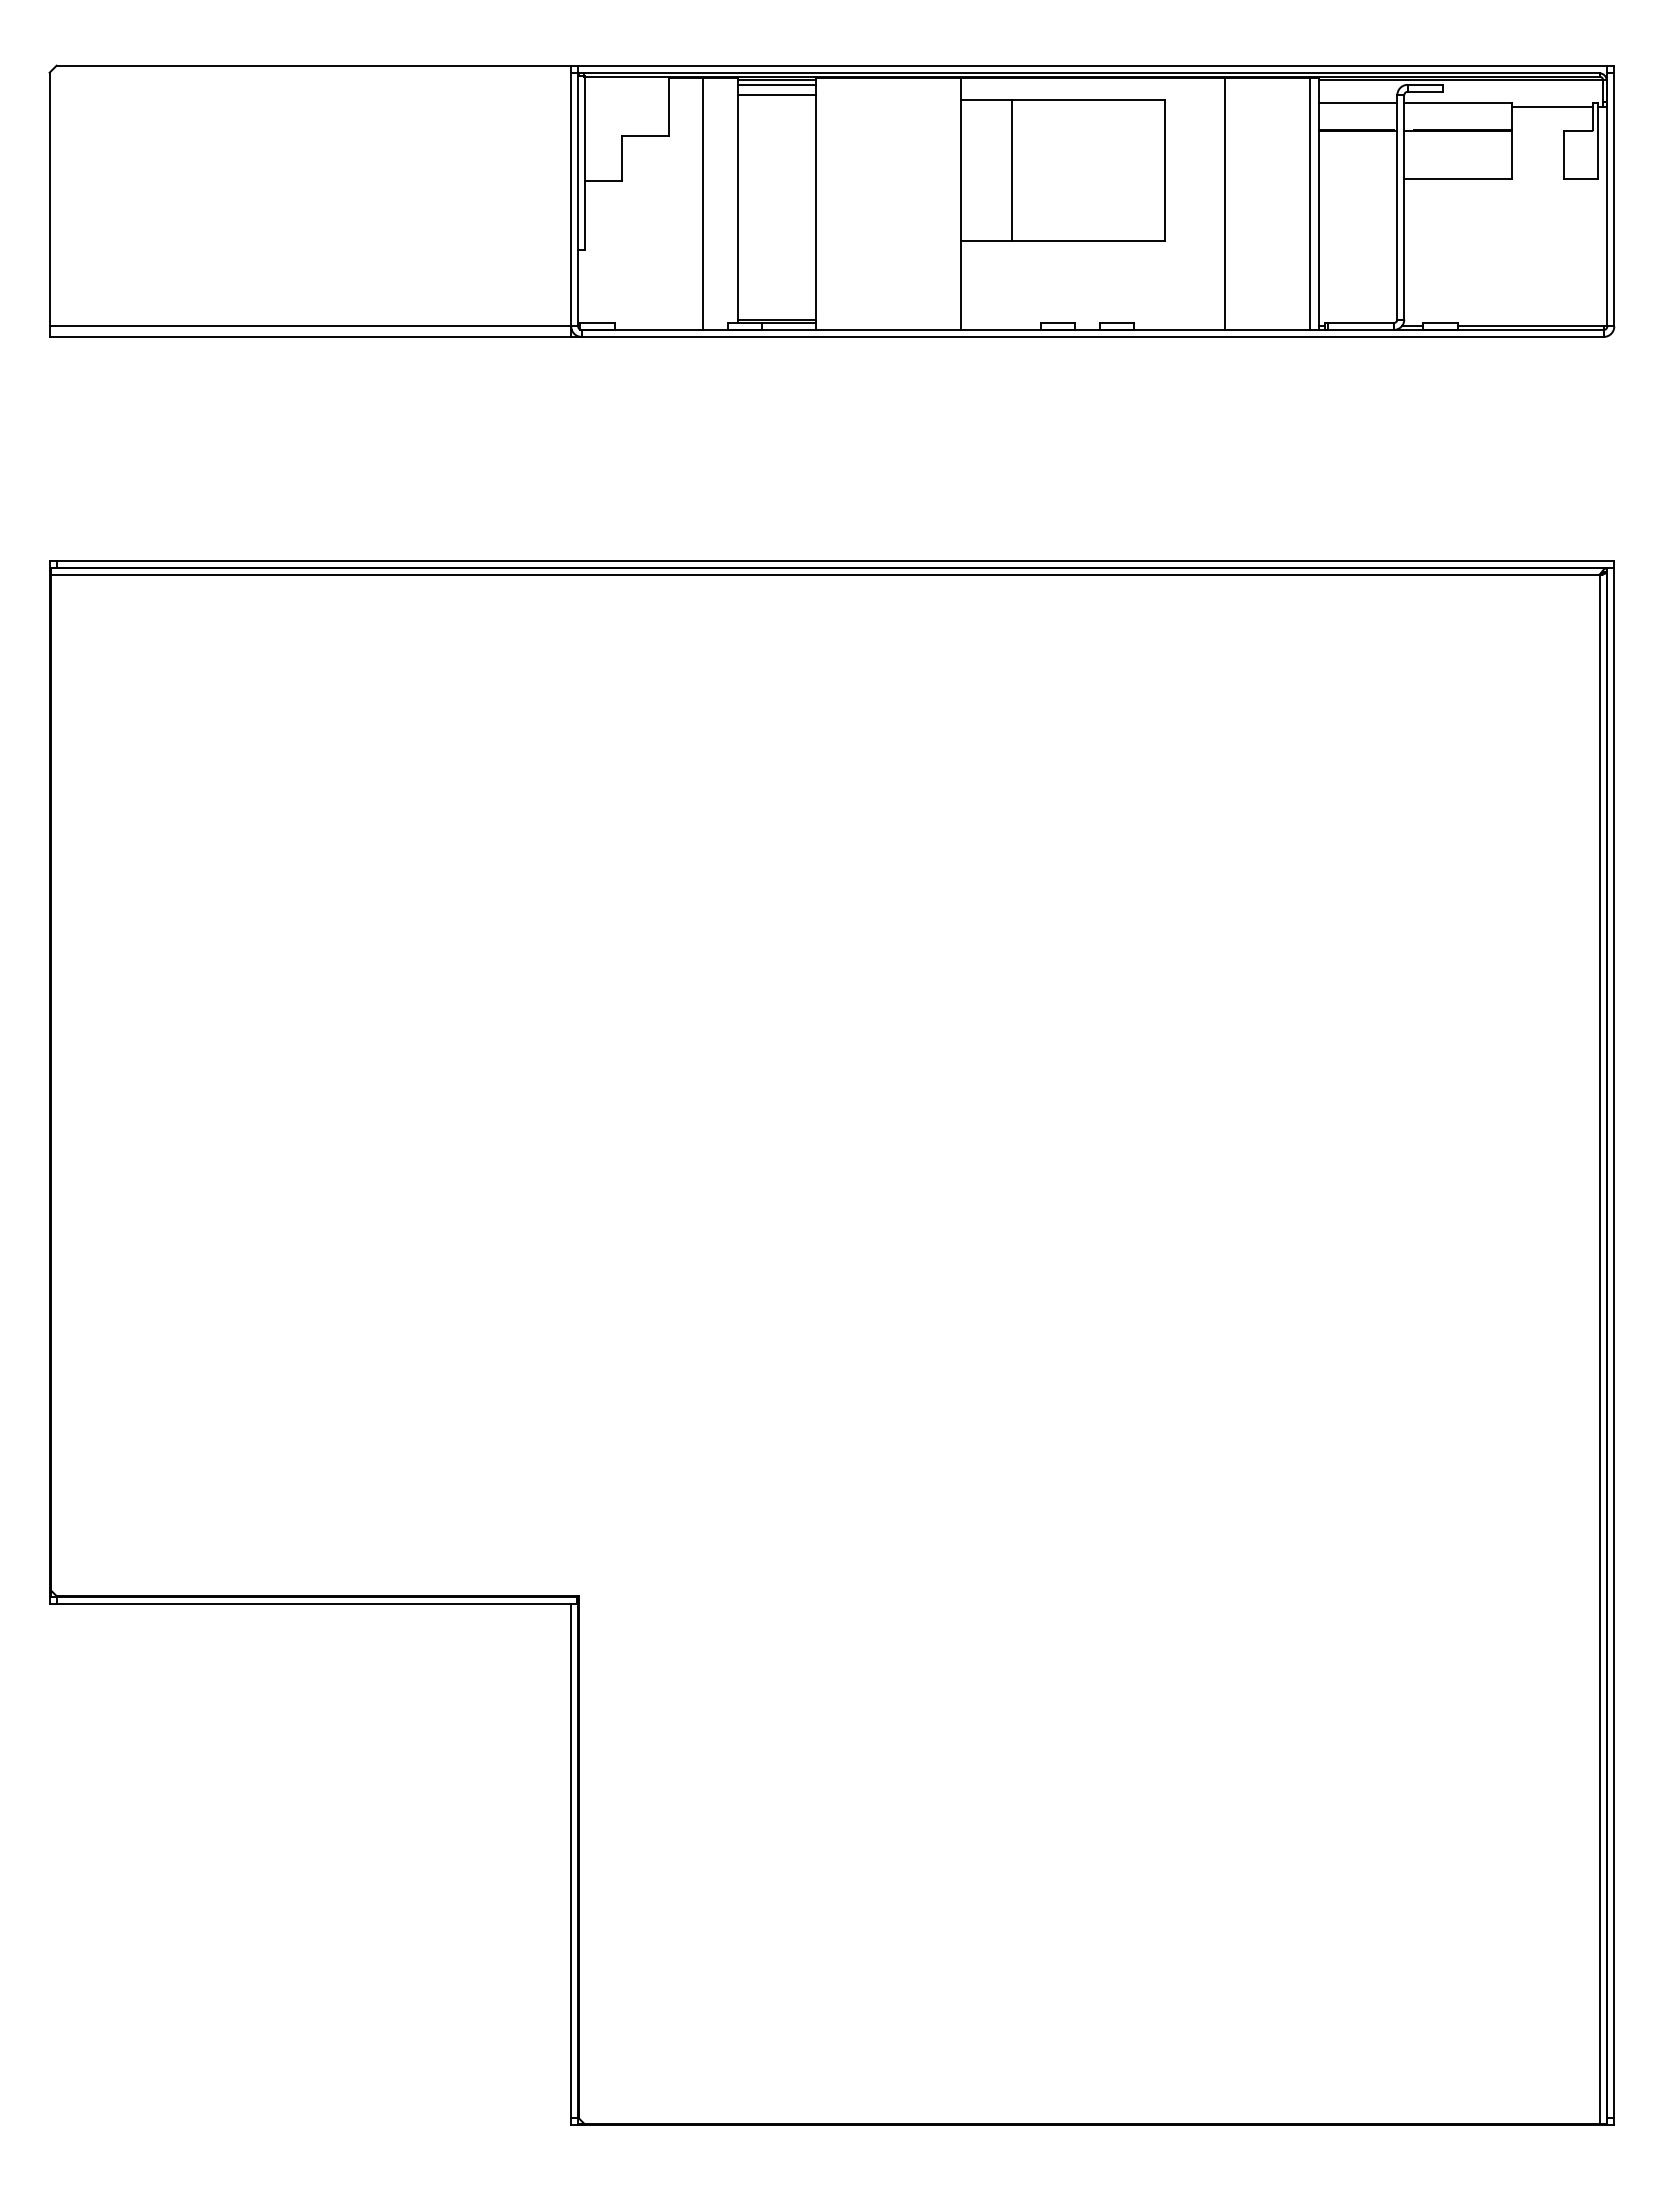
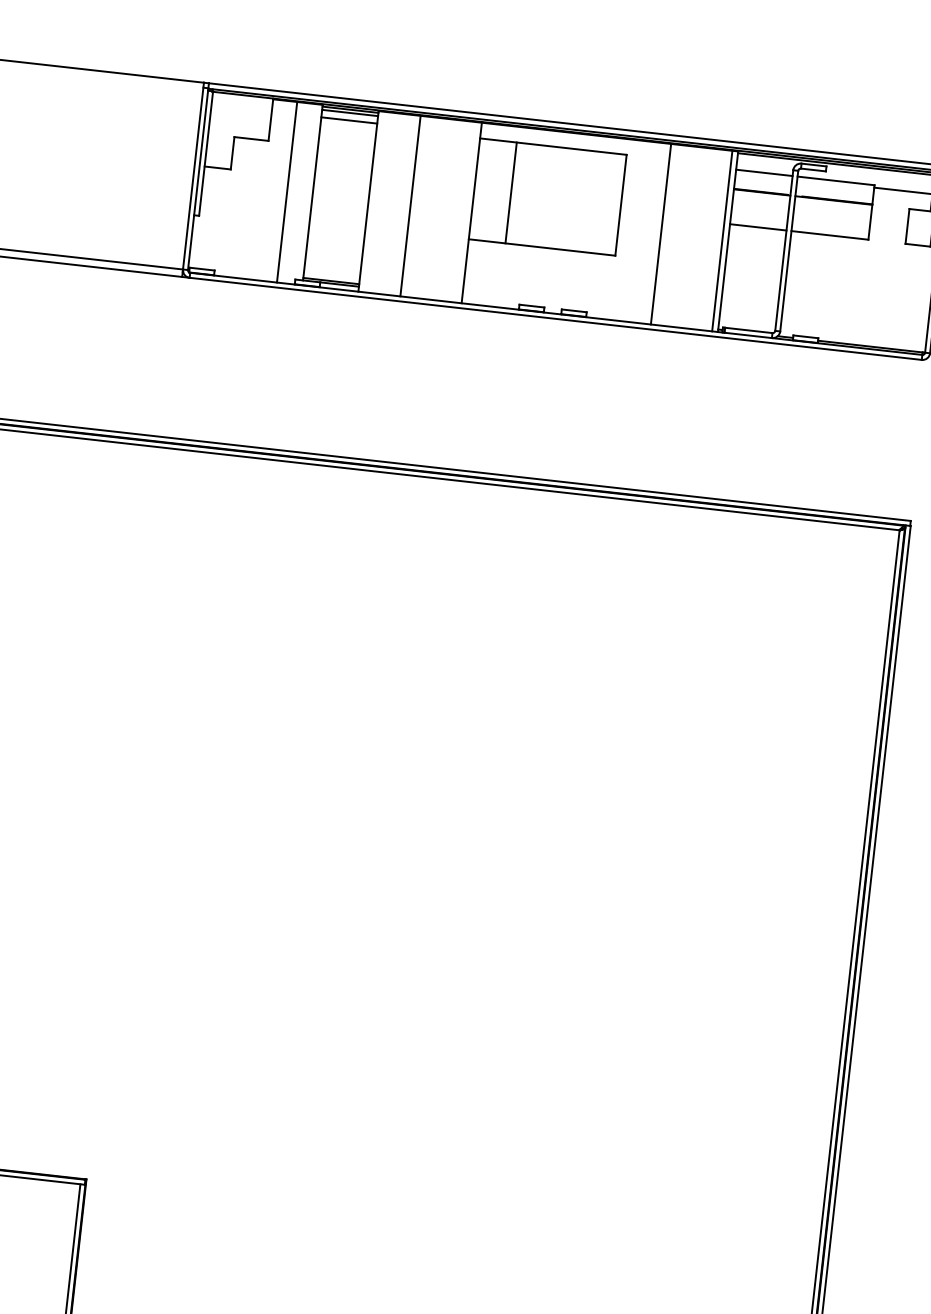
line: (1357, 179) -> (757, 227), added
line: (875, 203) -> (410, 205), added

